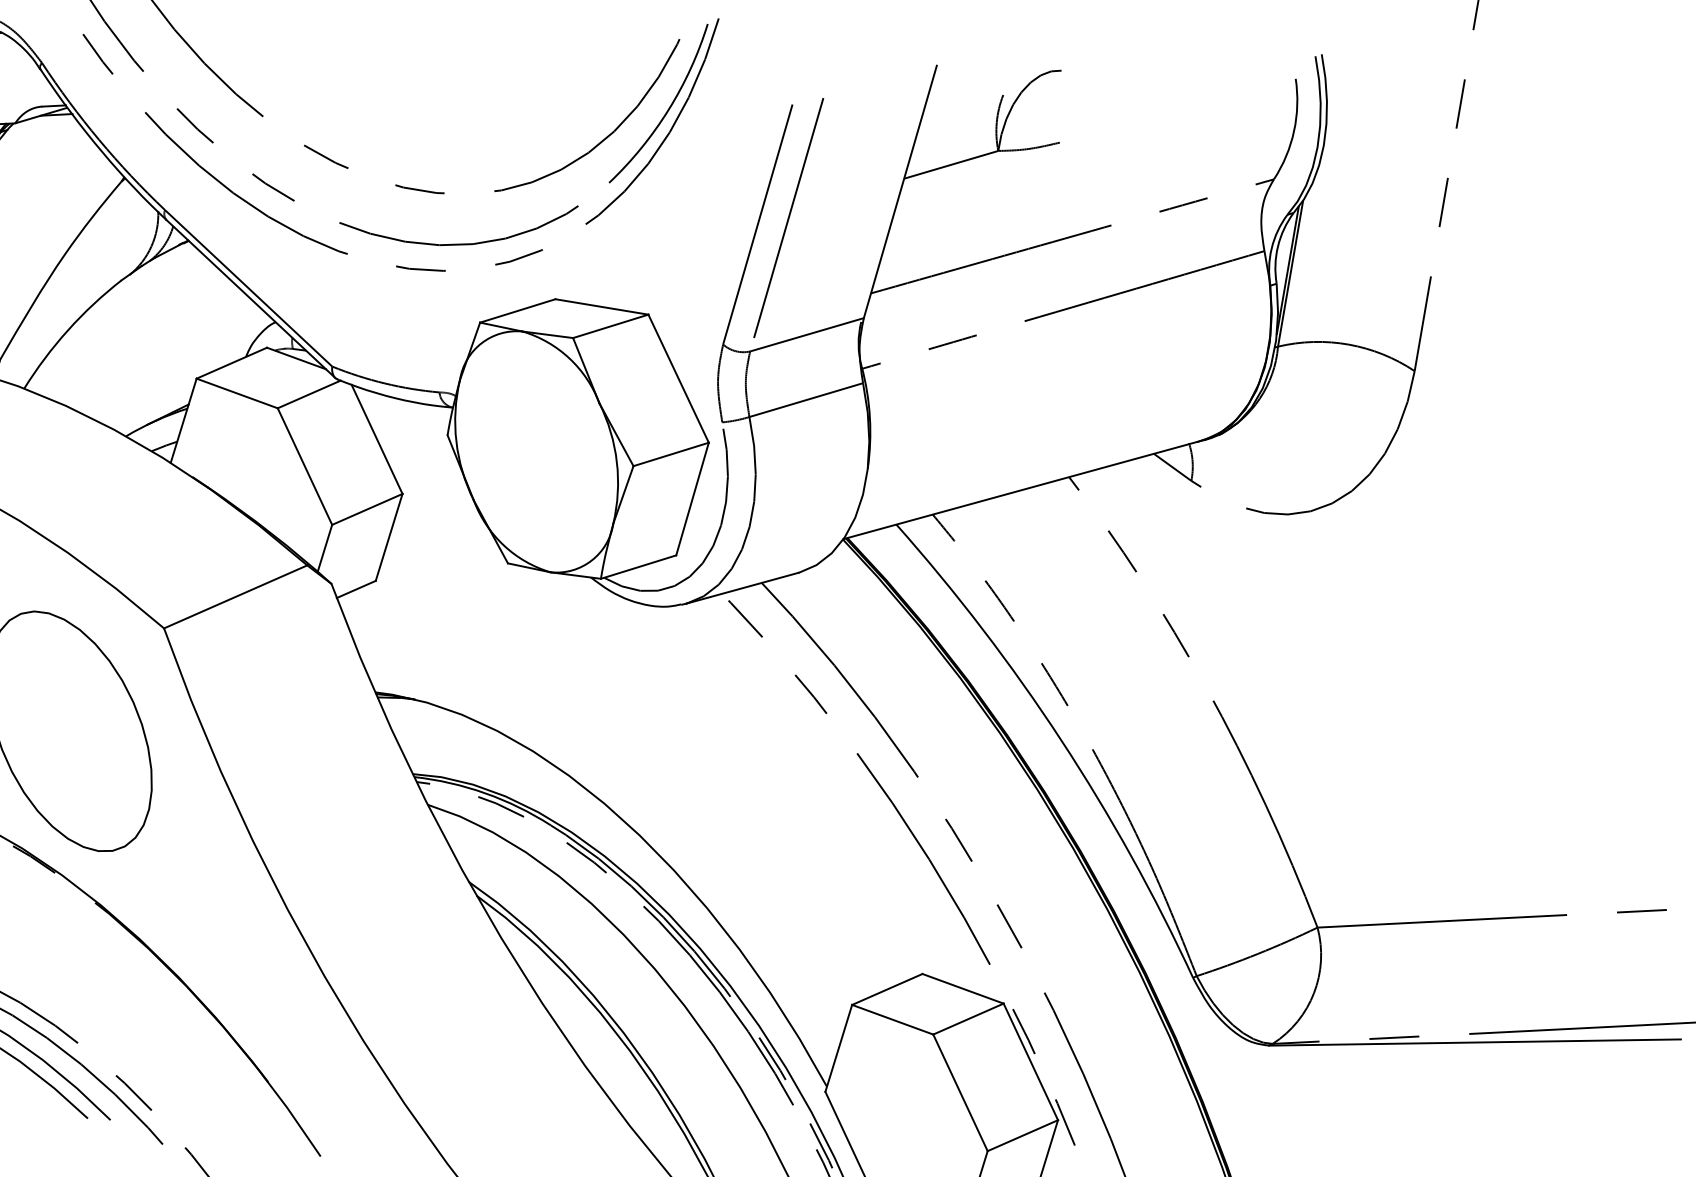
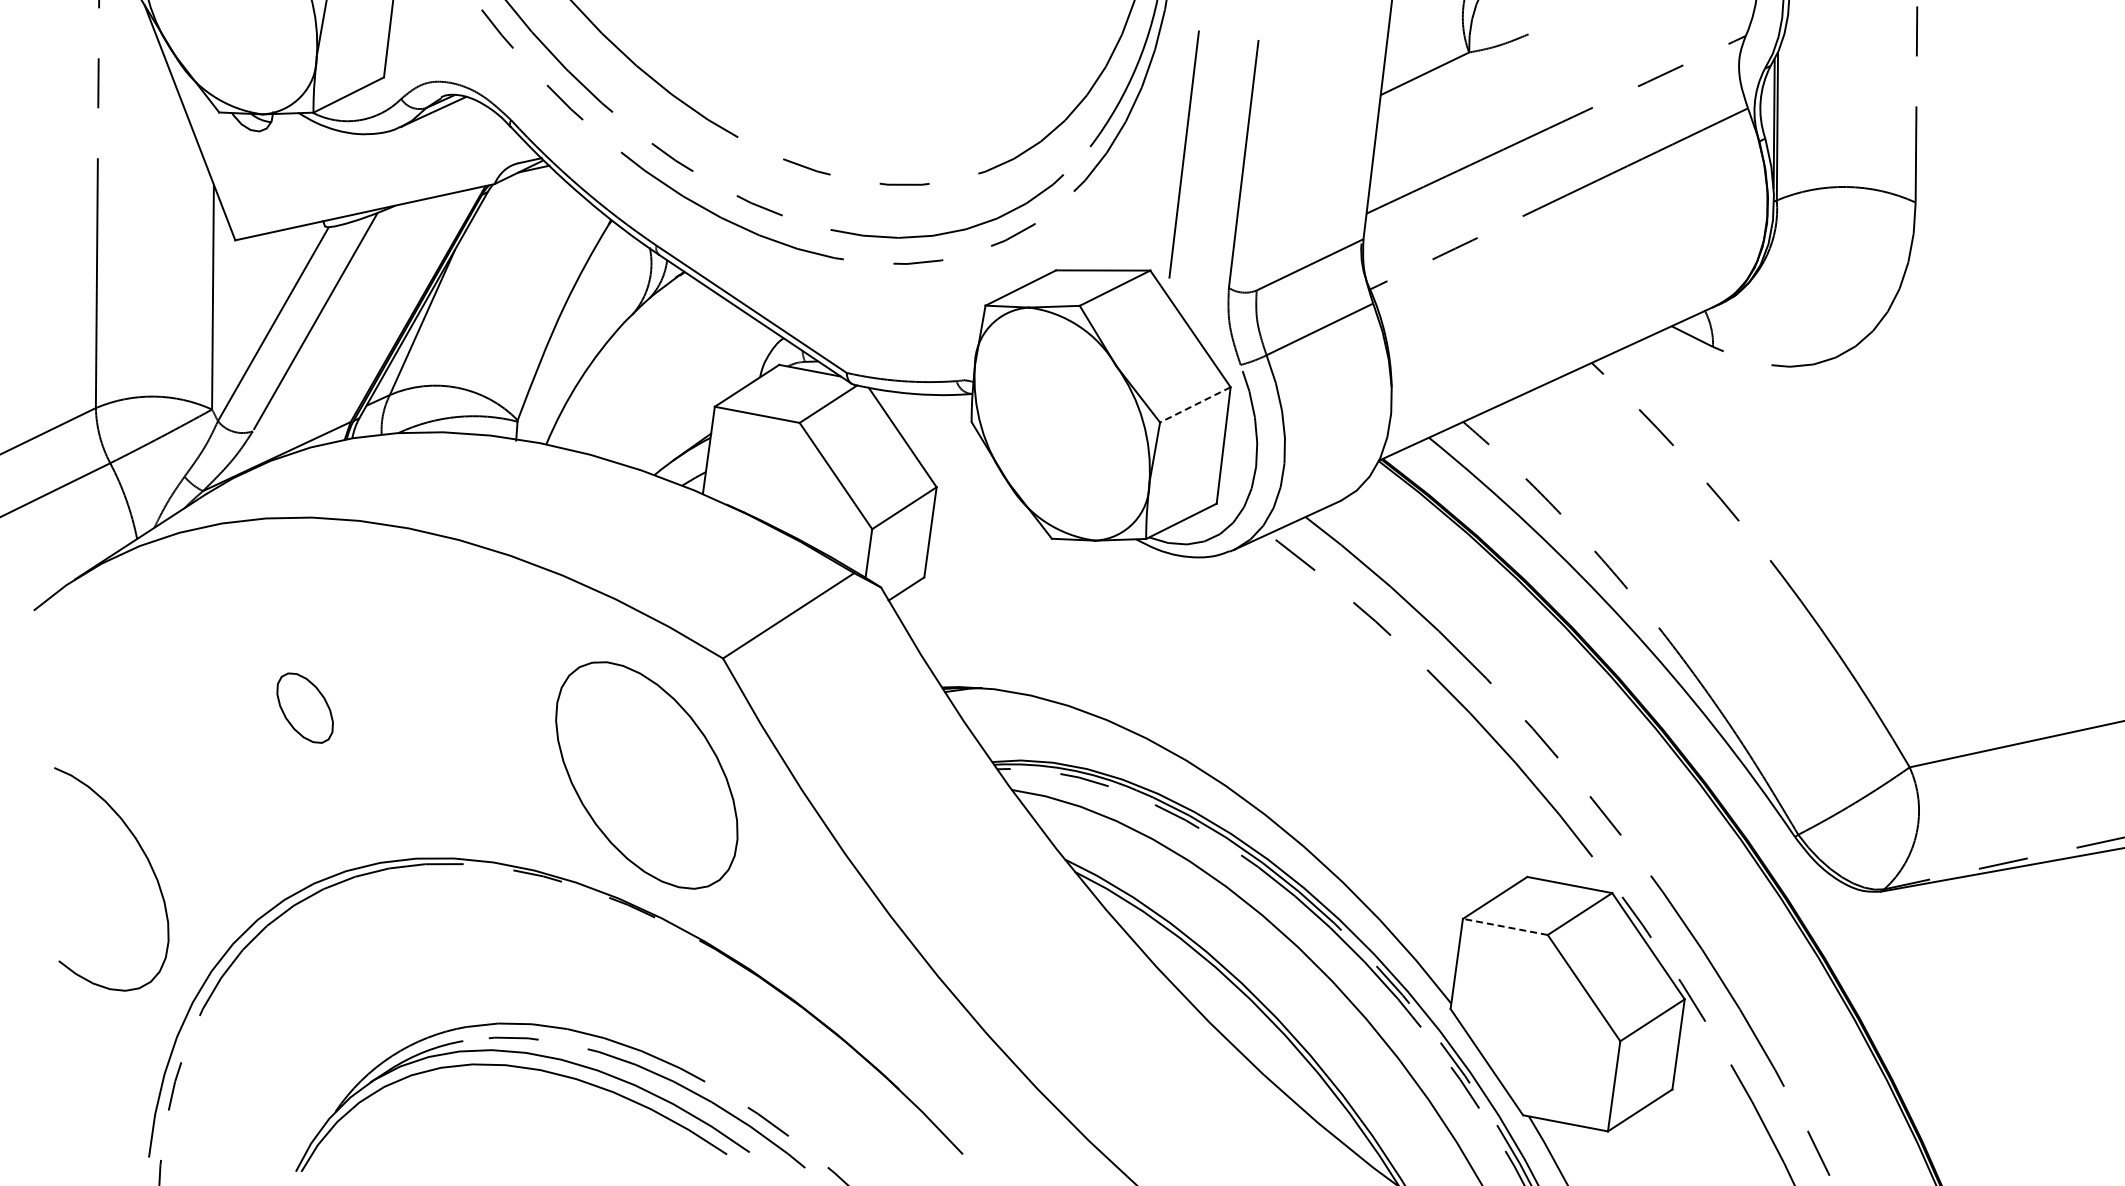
line: (788, 217) -> (1183, 154), moved
line: (670, 454) -> (1194, 405), solid -> dashed
line: (891, 1019) -> (1504, 926), solid -> dashed

